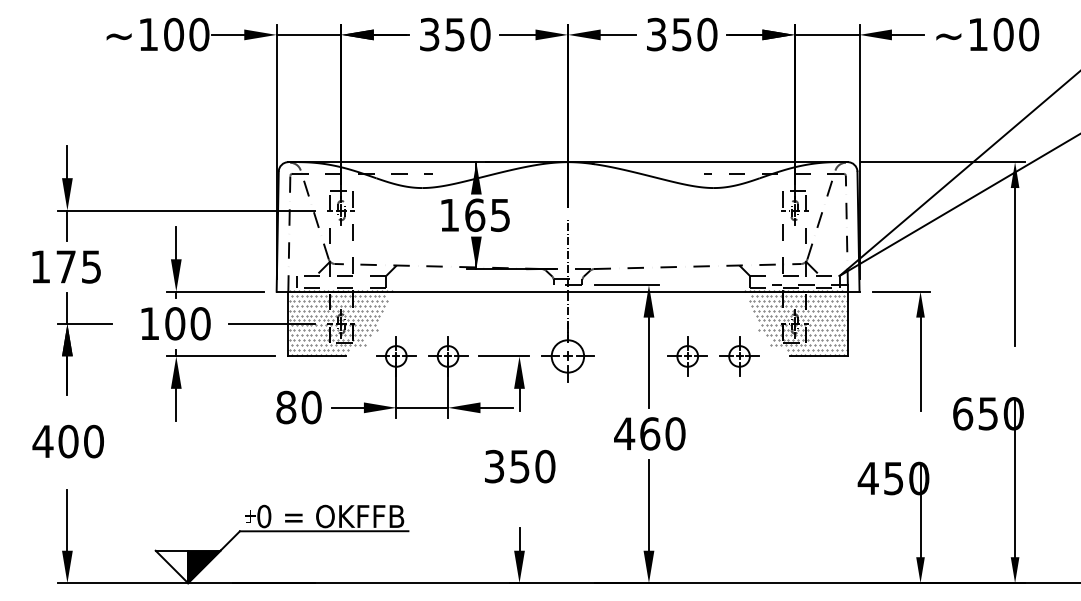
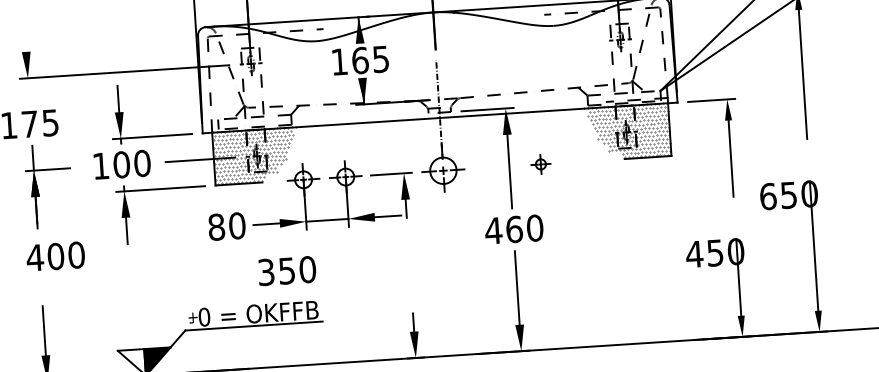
line: (67, 161) -> (25, 38), removed
line: (67, 225) -> (28, 90), removed
part: (687, 356) -> (540, 164), size x0.6
part: (739, 356) -> (583, 161), removed
text: (67, 441) -> (55, 256), moved
text: (520, 466) -> (287, 270), moved

